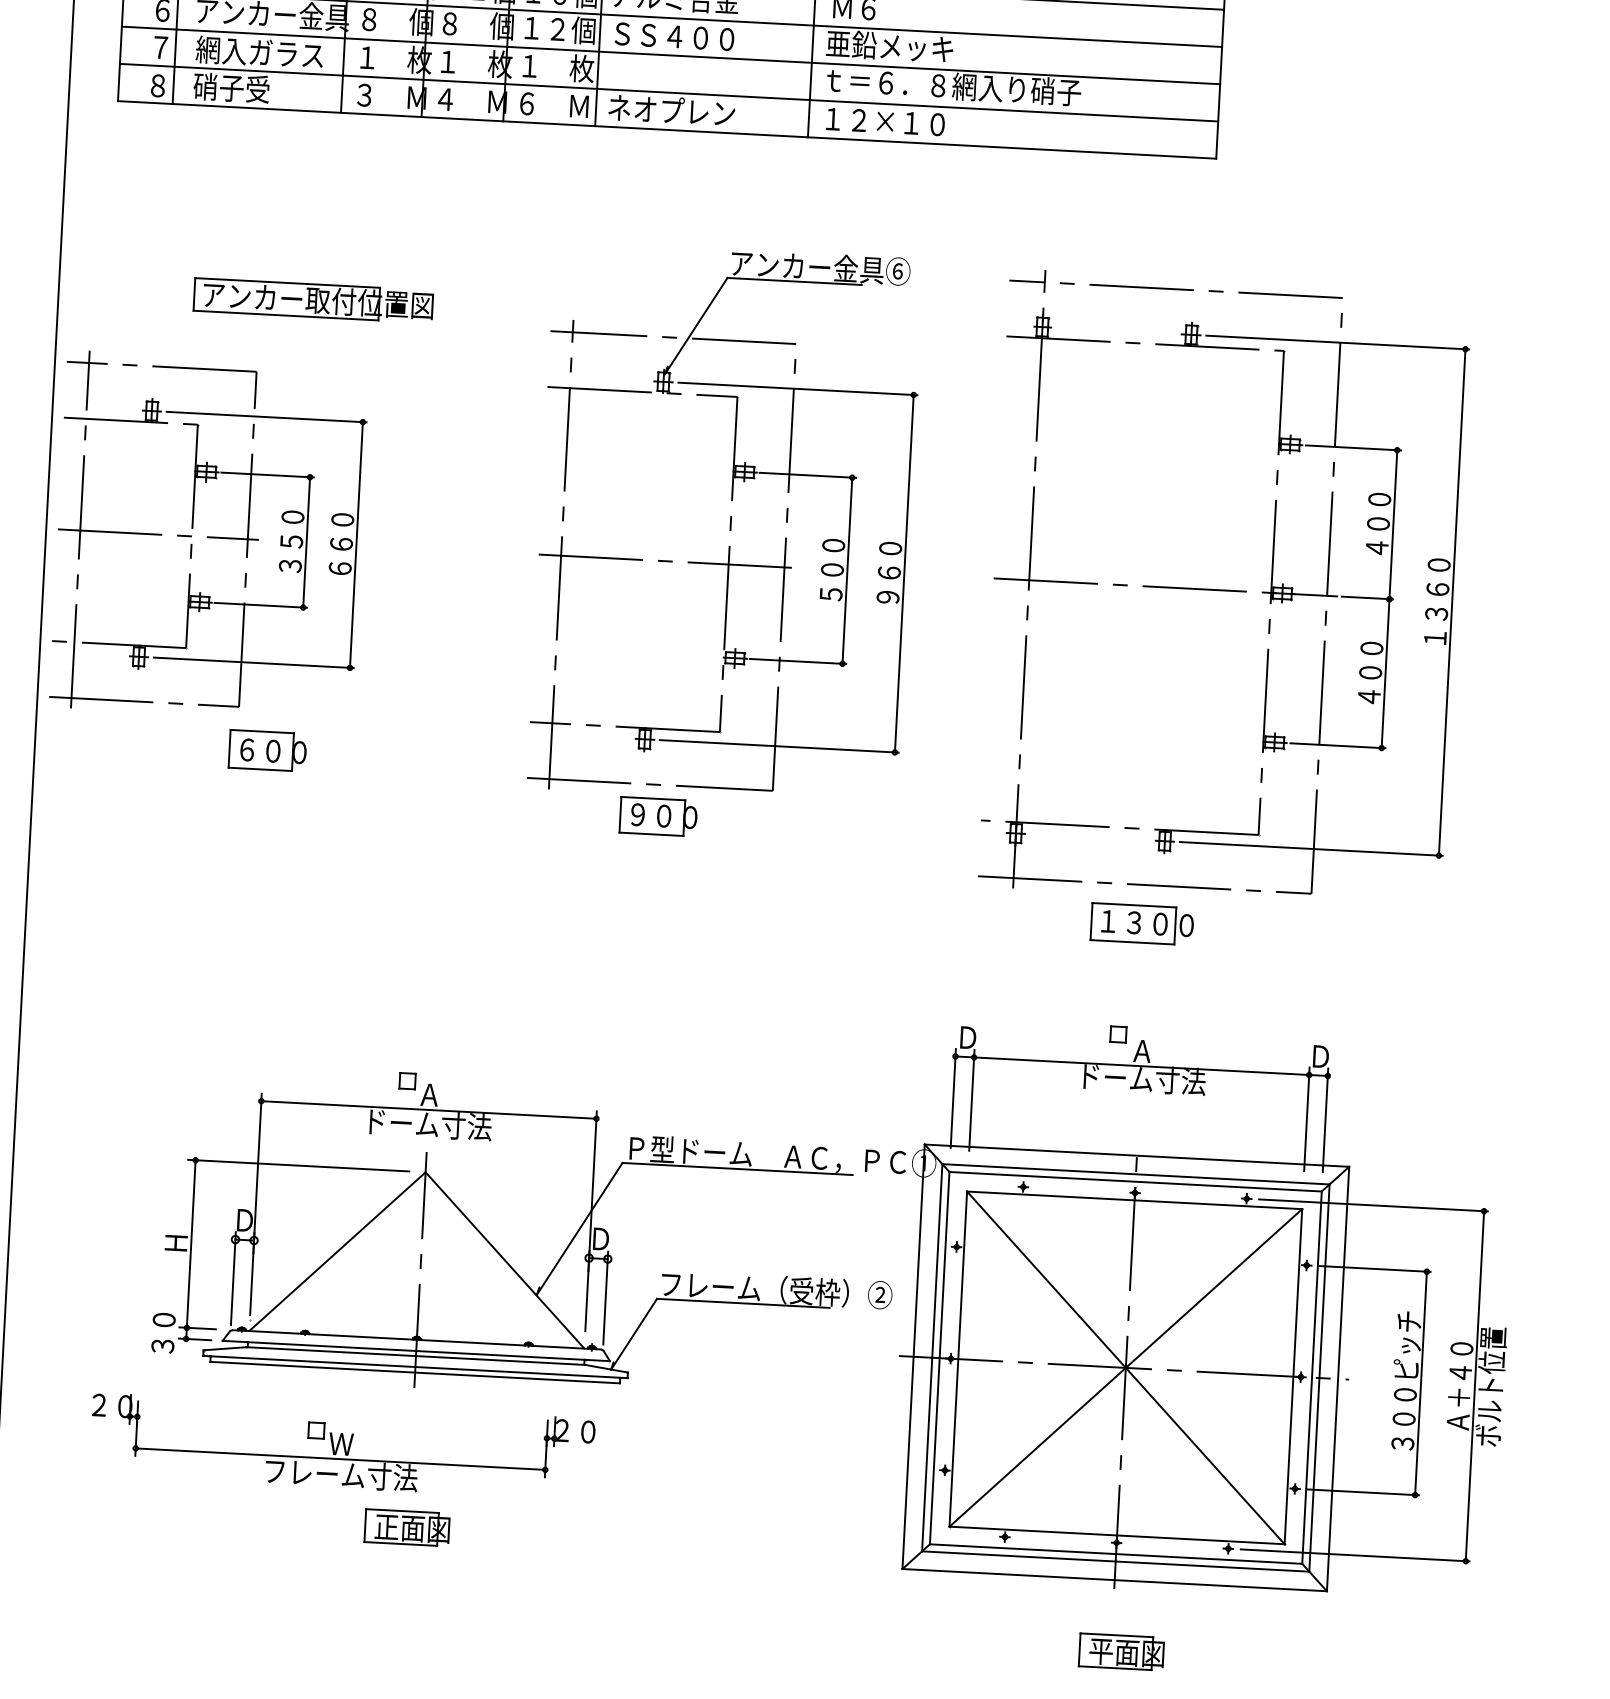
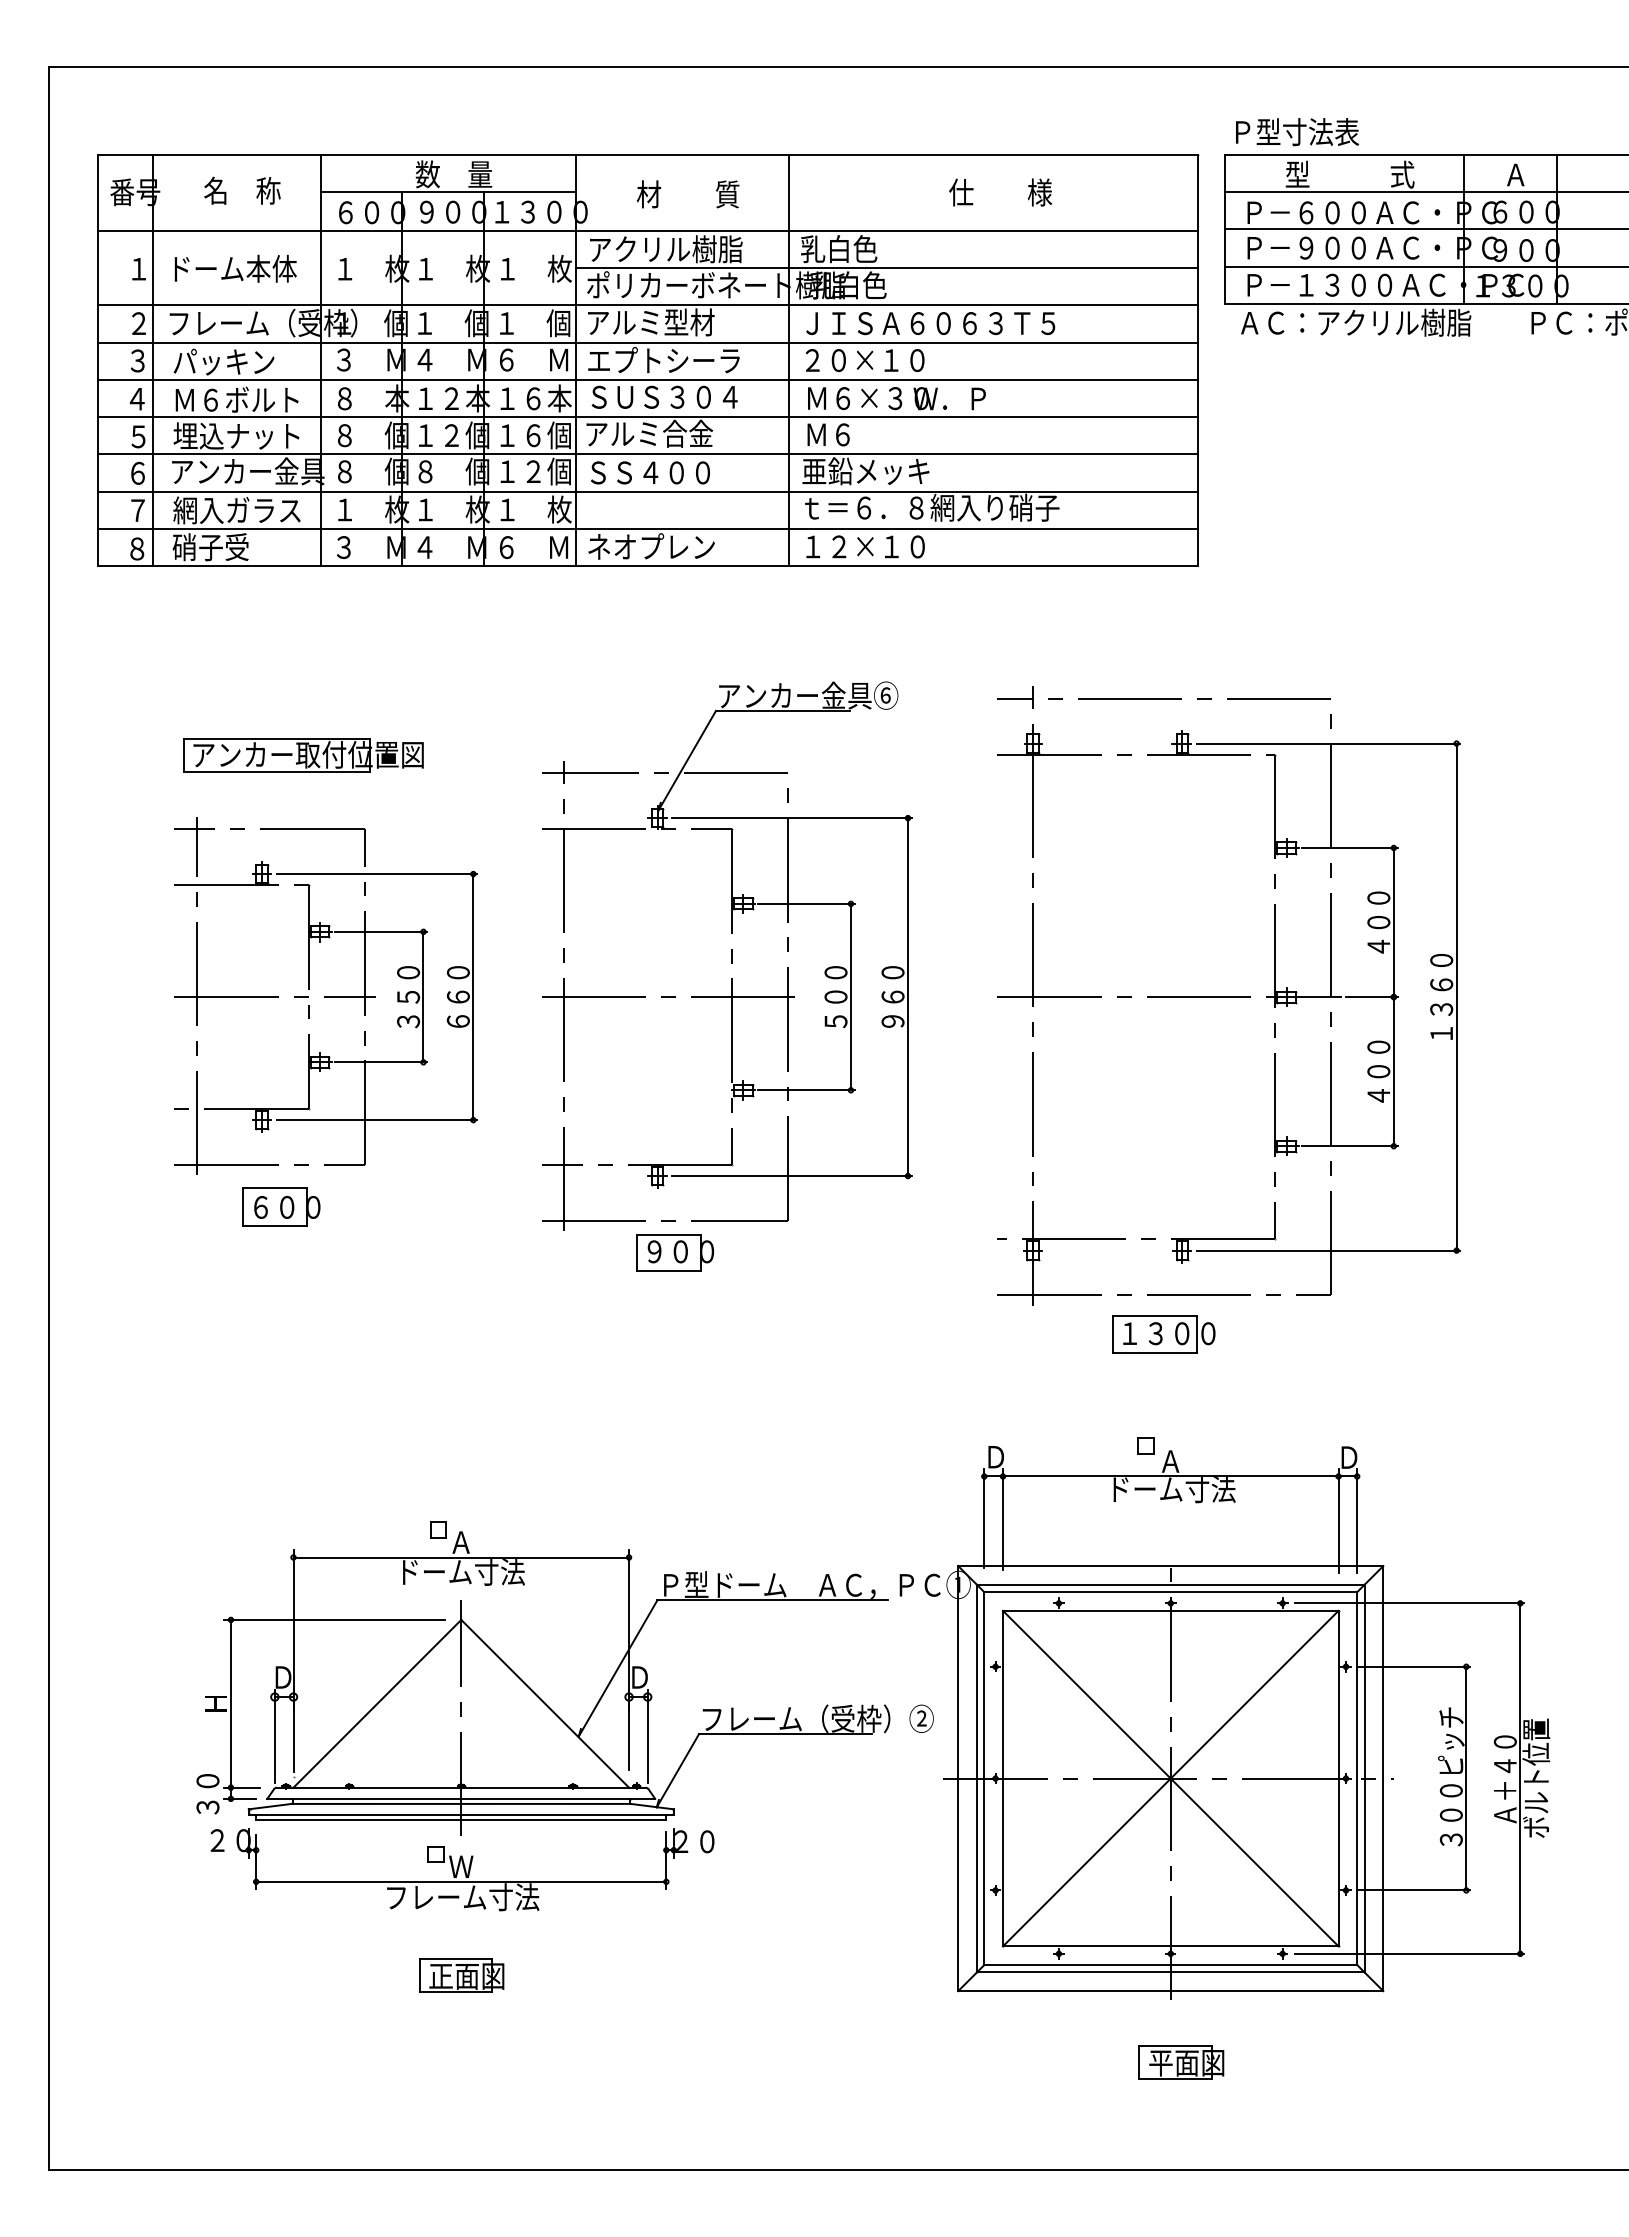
part: (208, 535) -> (325, 995), moved
part: (342, 1446) -> (462, 1869), moved

